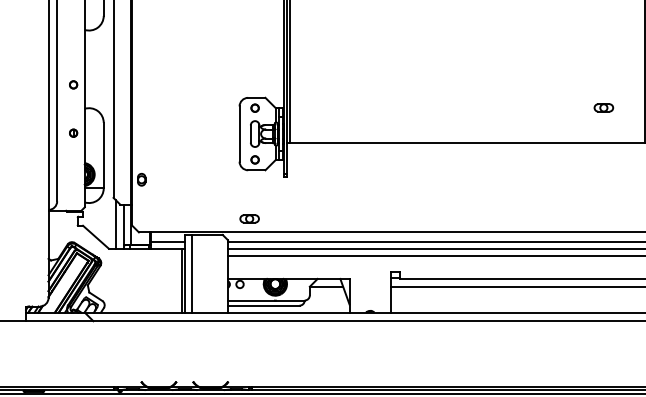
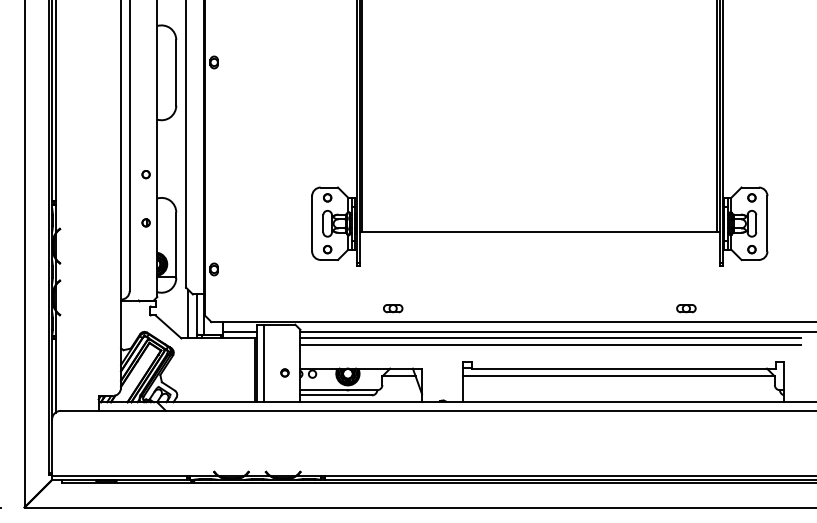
part: (603, 107) -> (686, 308), moved
part: (249, 218) -> (393, 308), moved
part: (211, 282) -> (284, 372), added

